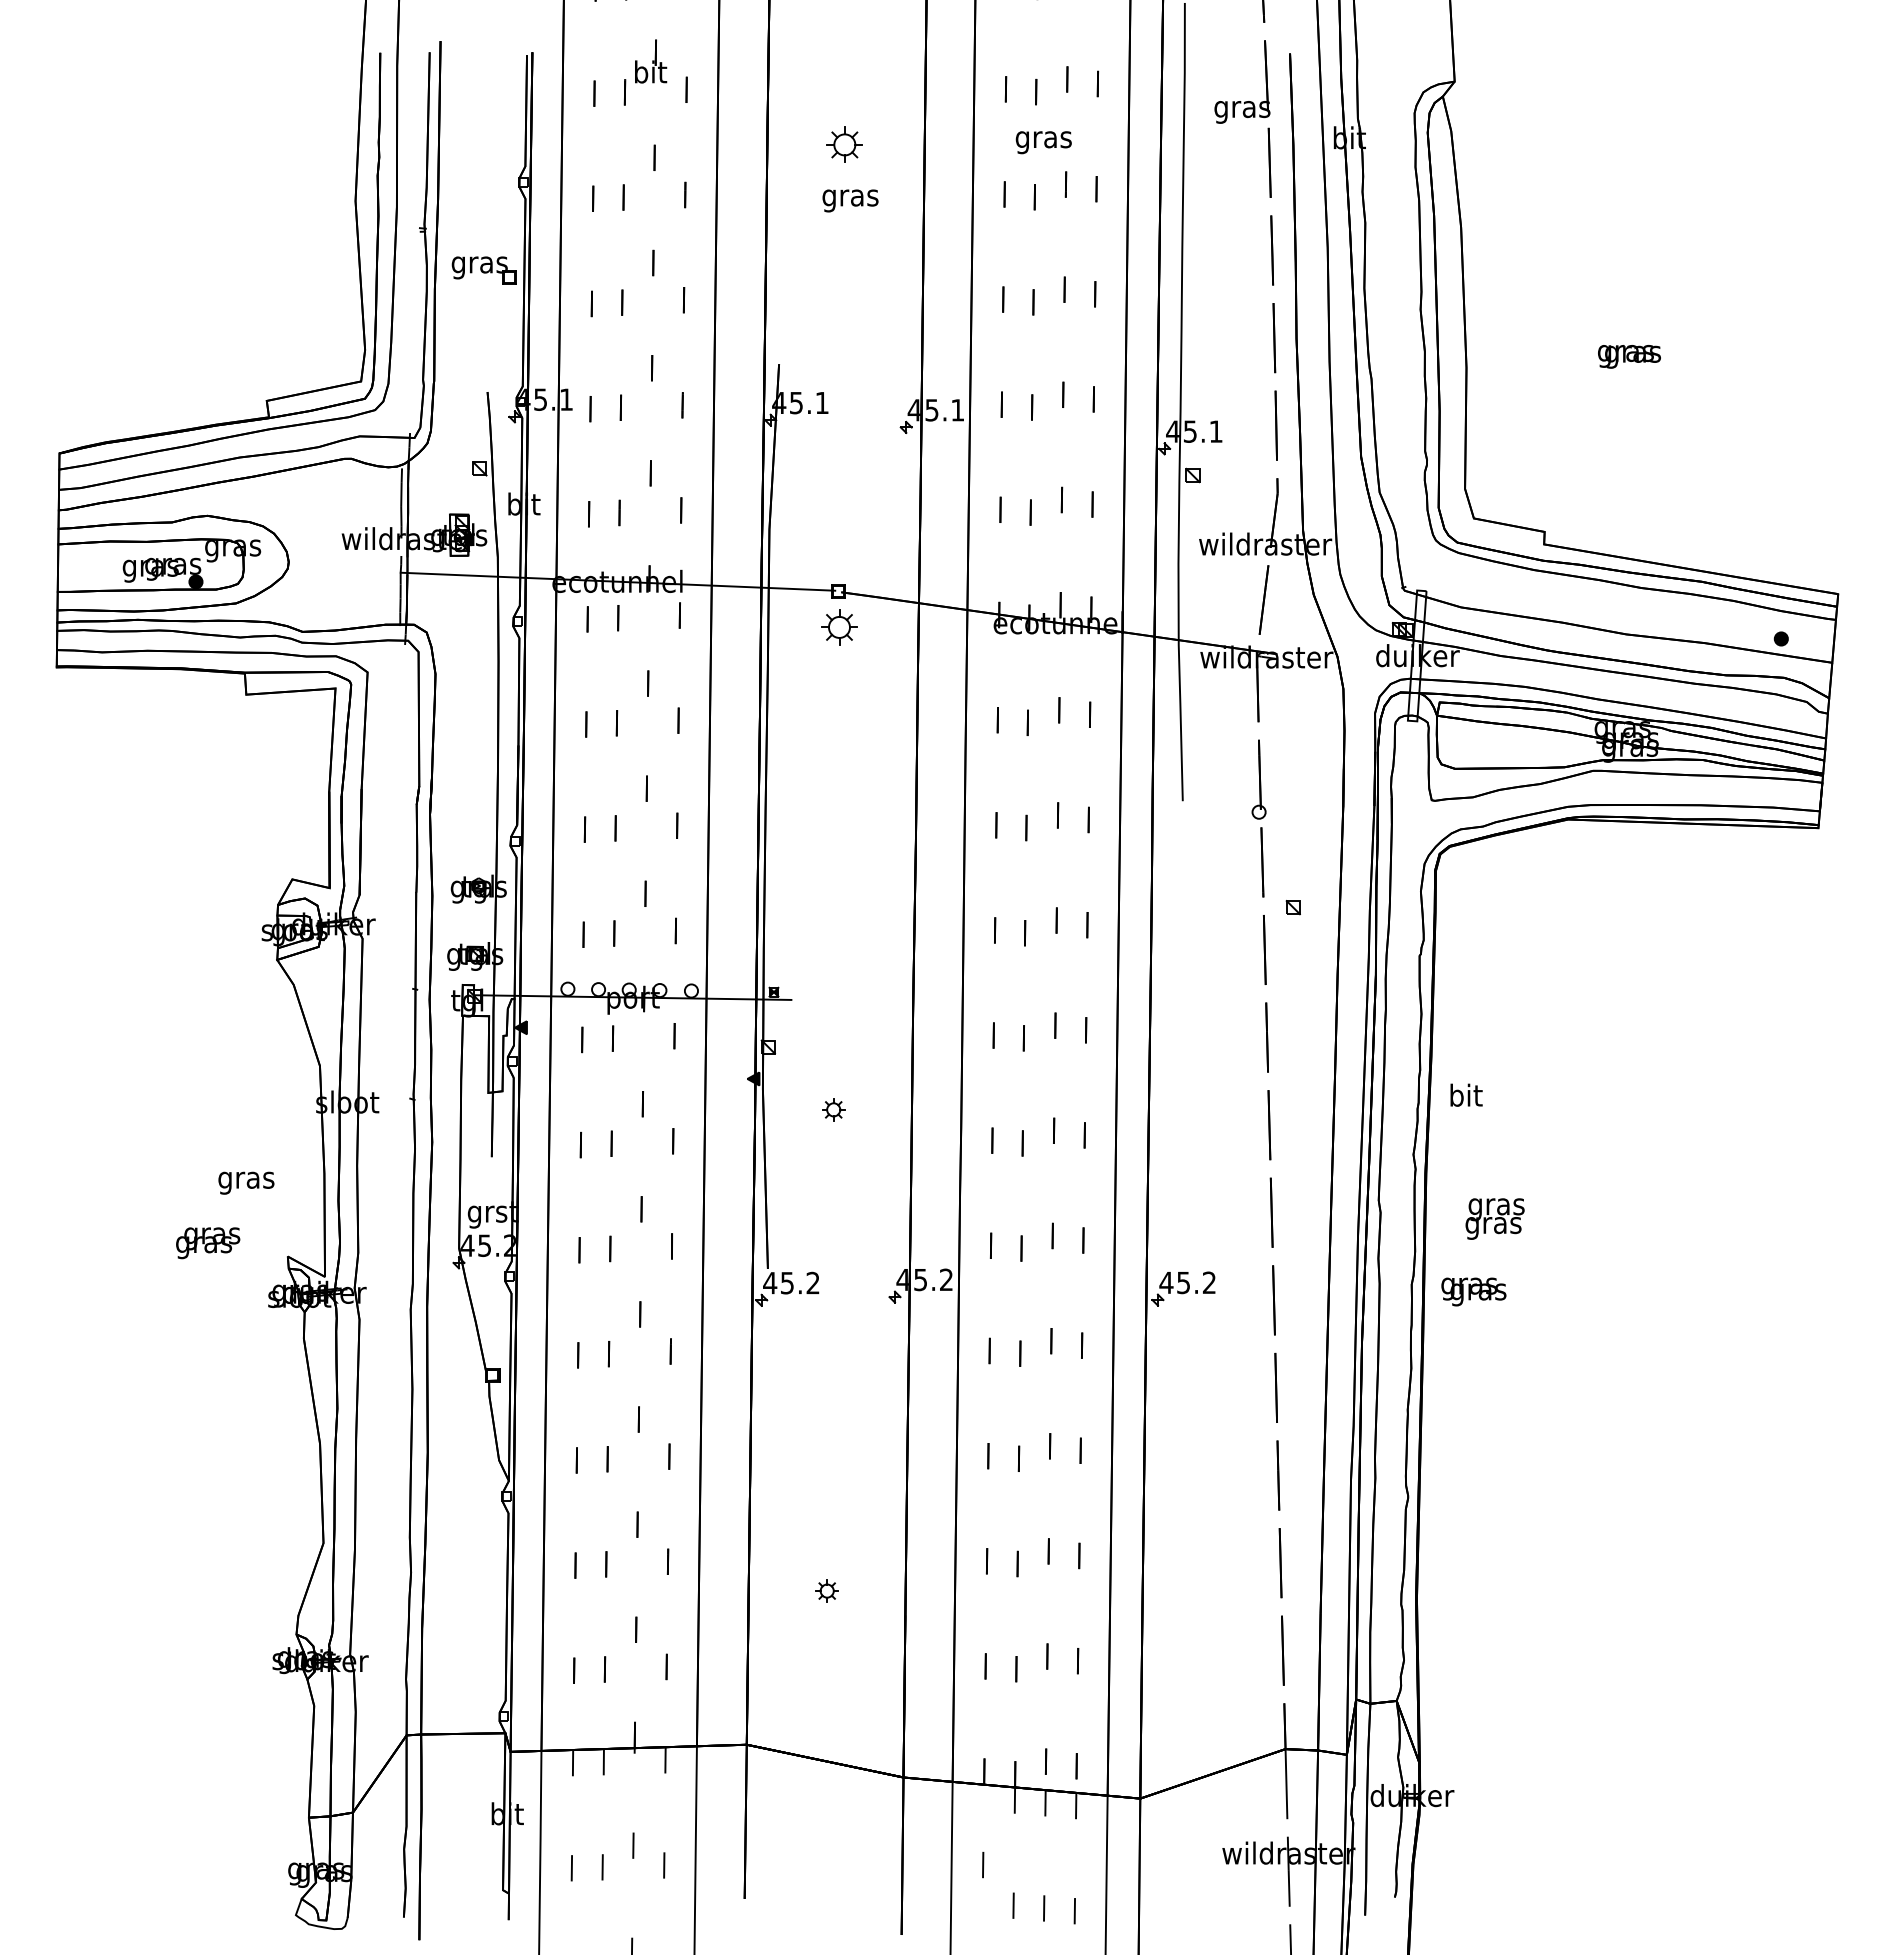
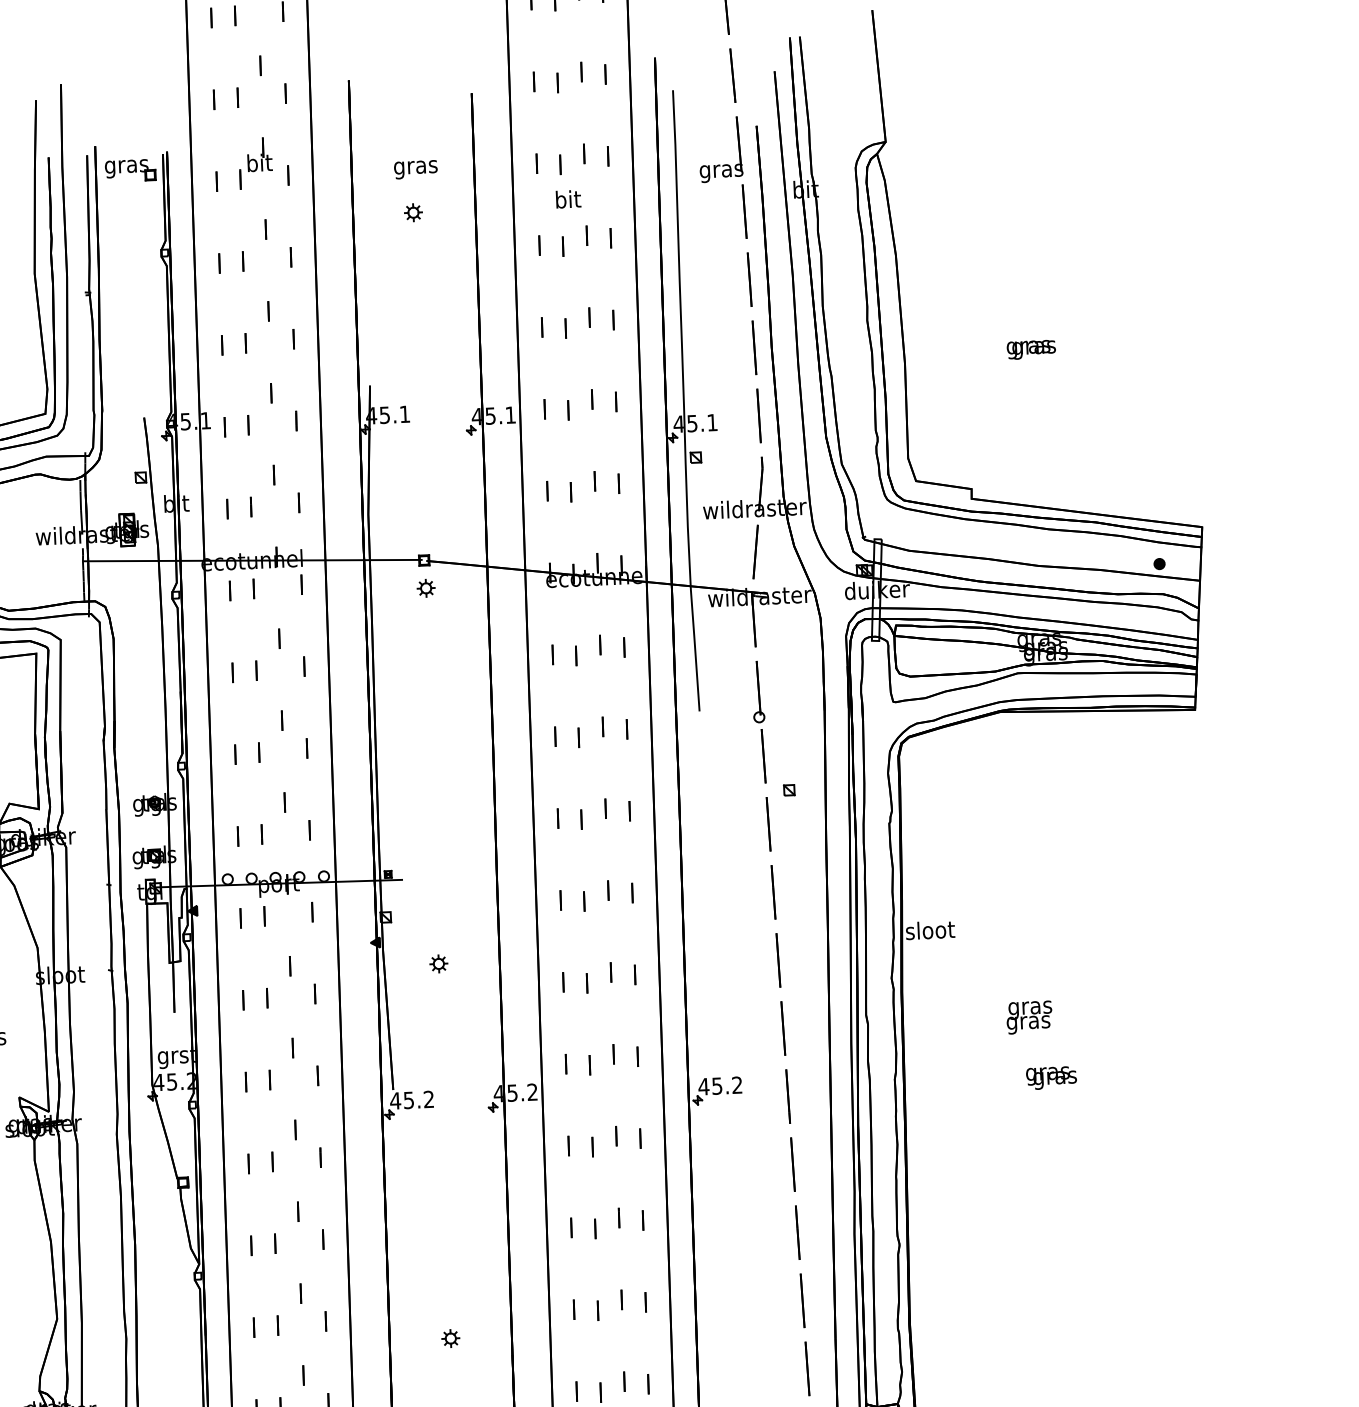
text: (1043, 139) -> (567, 201), gras -> bit
part: (844, 144) -> (413, 212), size x0.62
text: (850, 200) -> (415, 169), moved
part: (483, 270) -> (129, 170), moved
part: (838, 627) -> (425, 588), size x0.62
text: (1465, 1094) -> (929, 929), bit -> sloot
text: (1494, 1218) -> (1029, 1017), moved
text: (1473, 1291) -> (1051, 1077), moved

